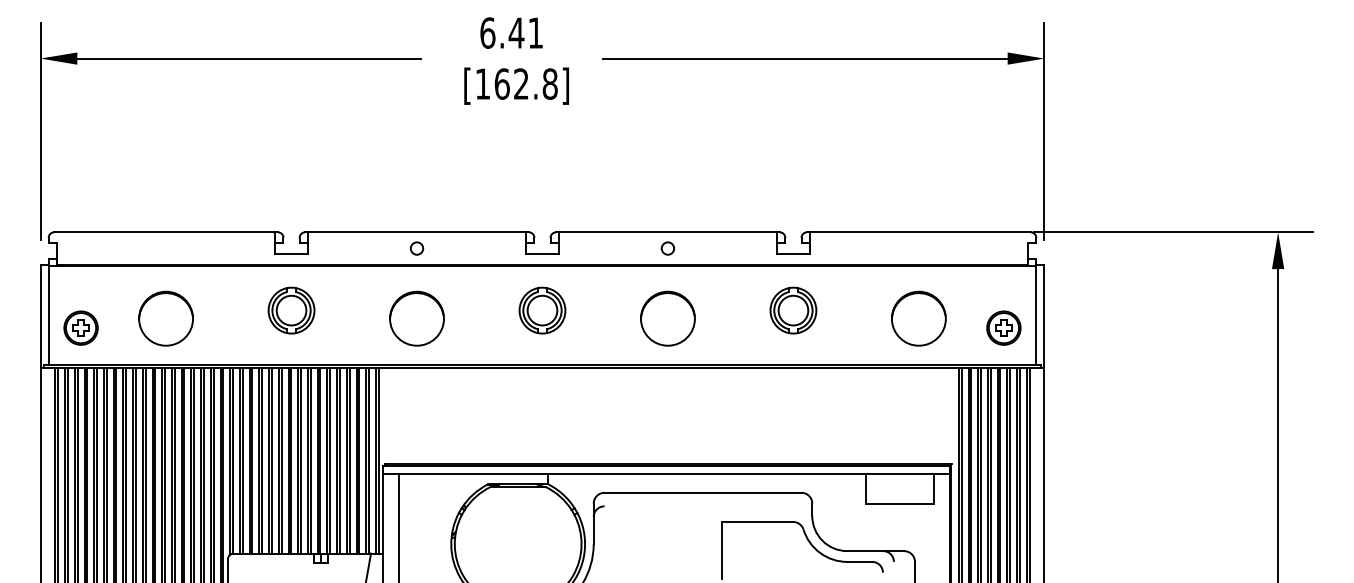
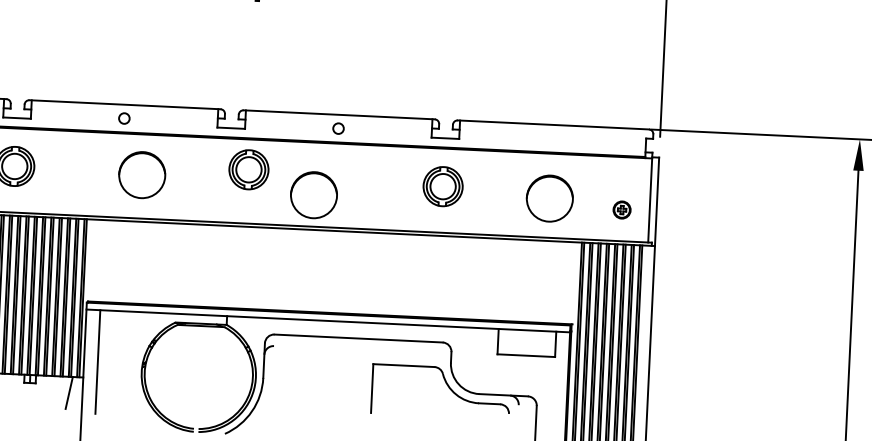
part: (542, 310) -> (248, 169), moved
part: (416, 318) -> (141, 174), moved
part: (667, 318) -> (313, 194), moved
part: (1003, 327) -> (621, 209), size x0.6

